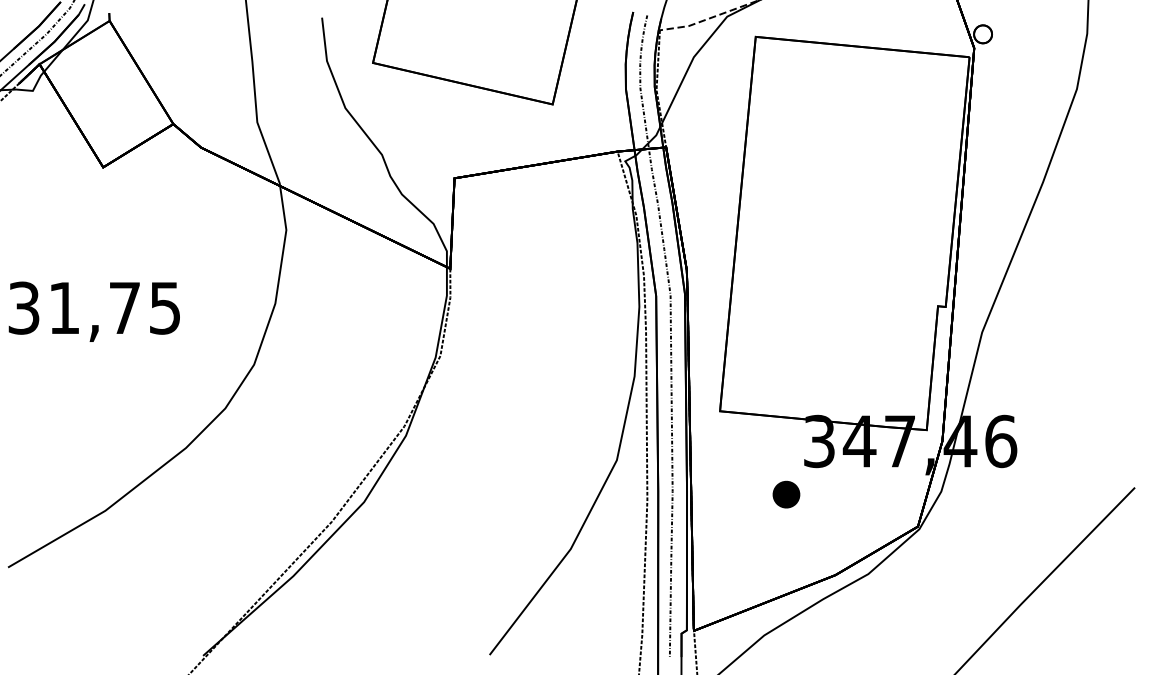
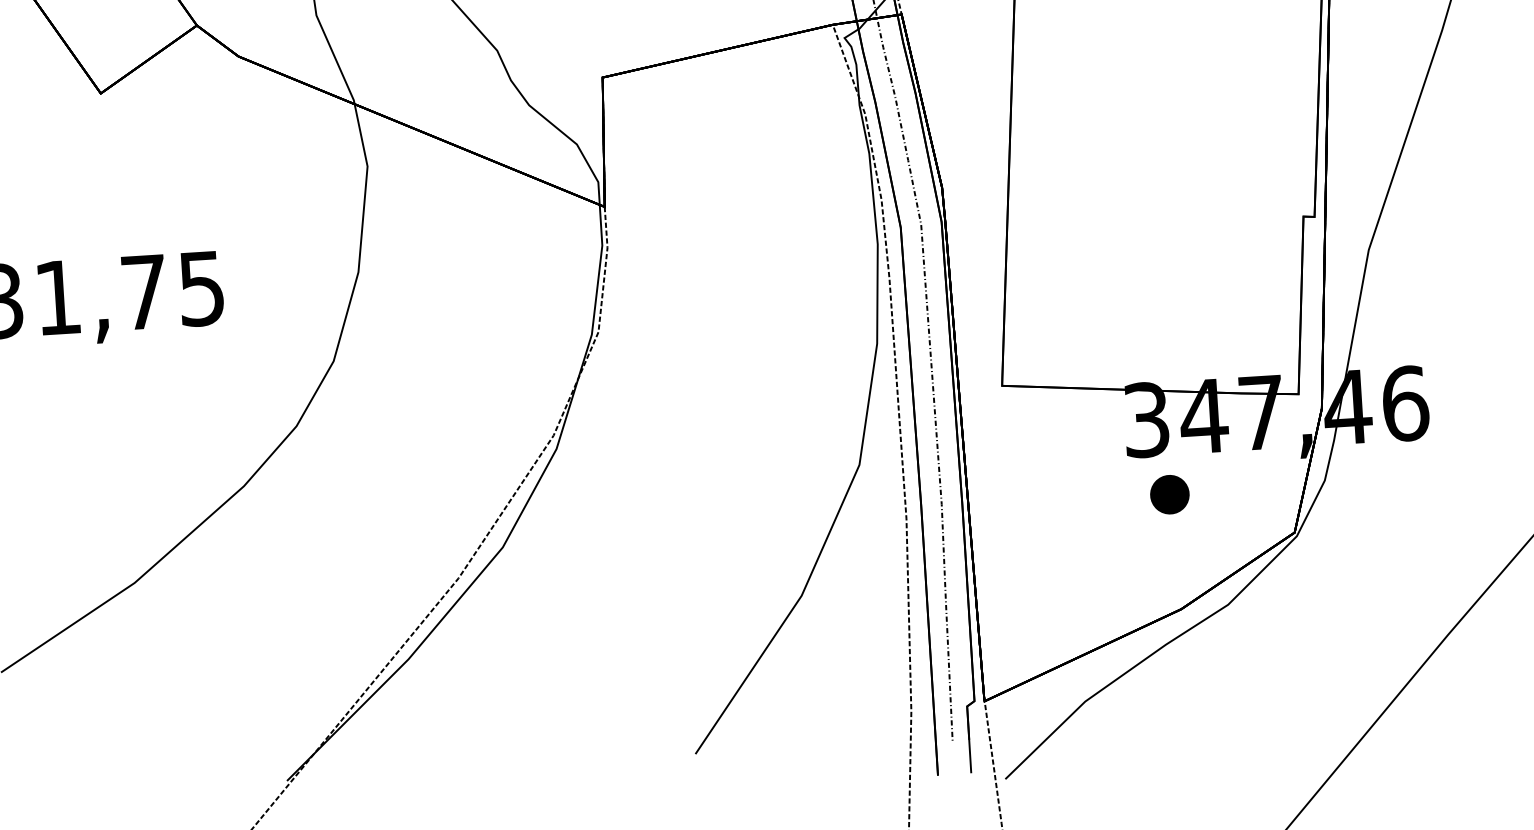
part: (786, 494) -> (1169, 494), moved

